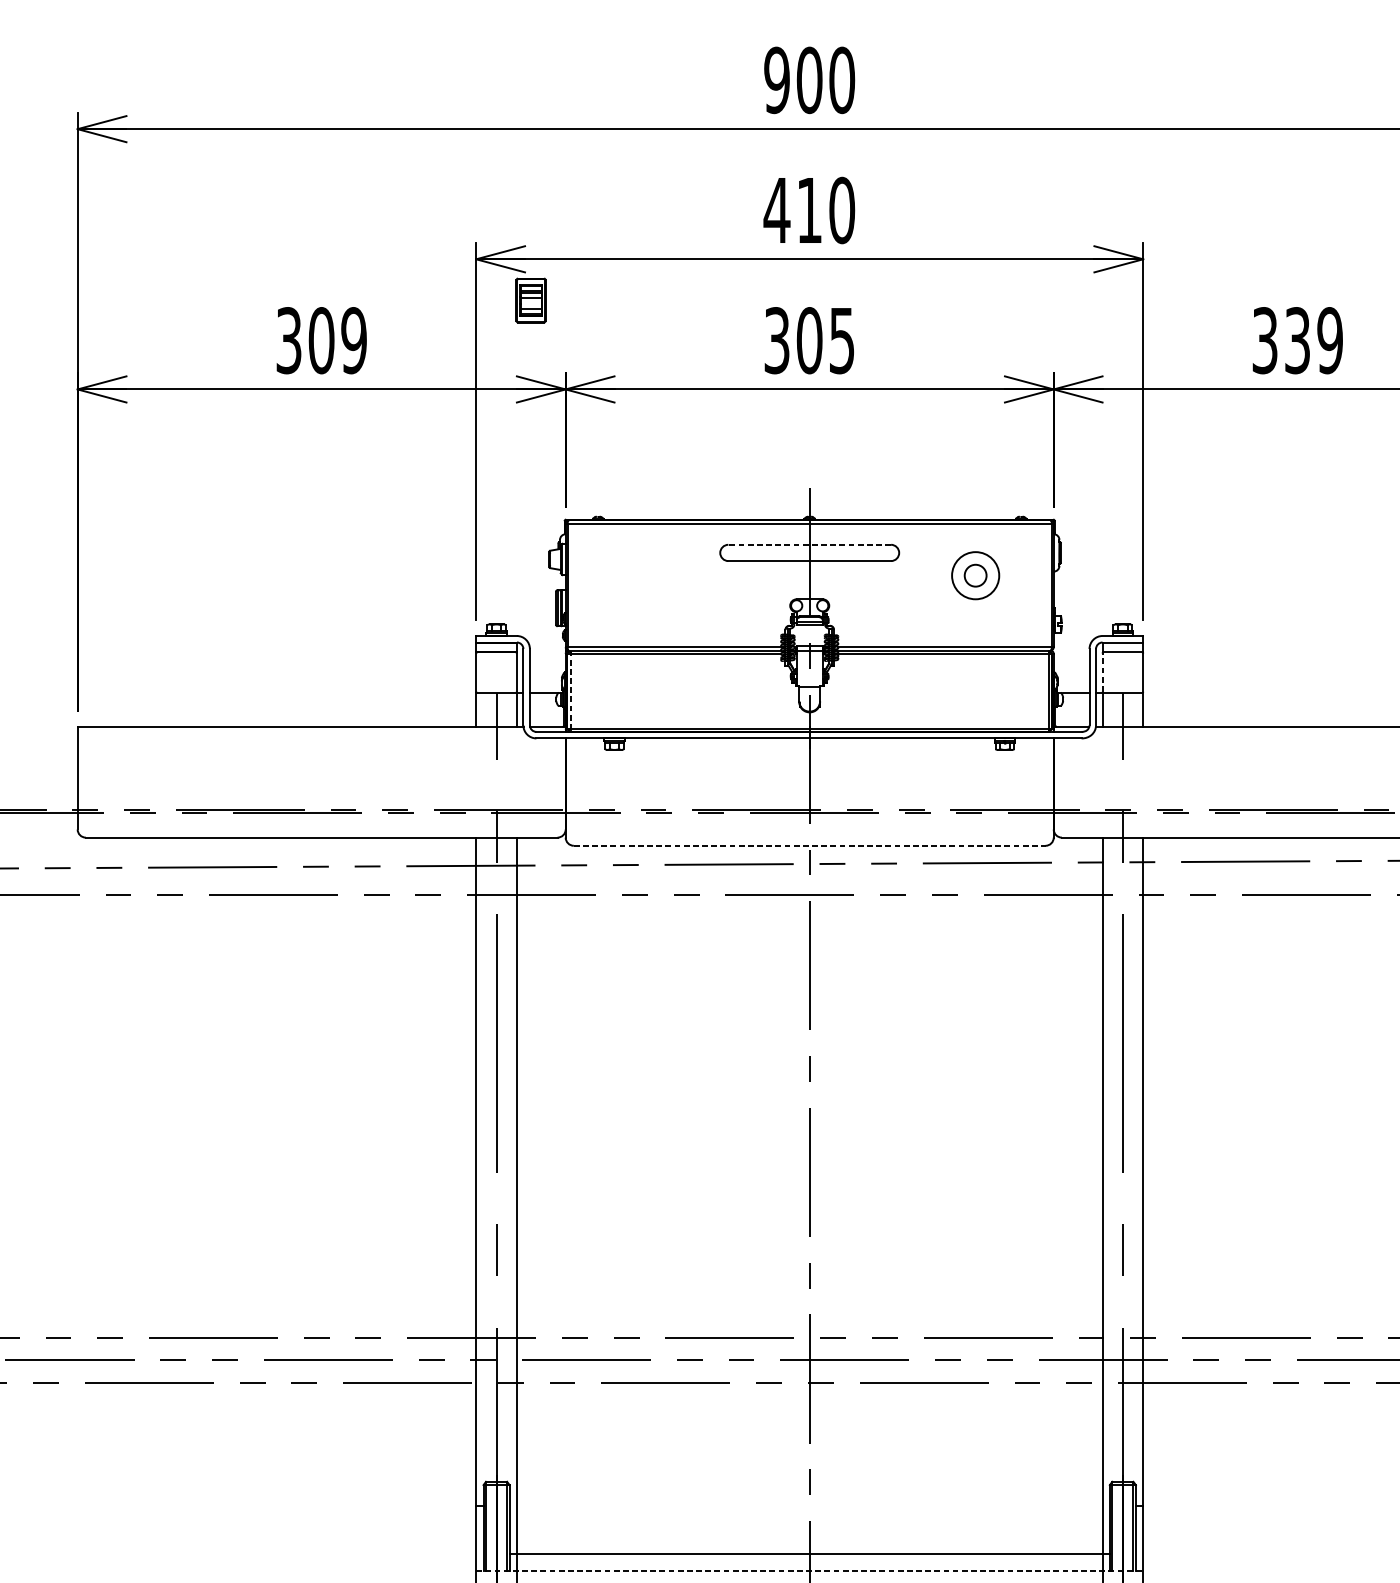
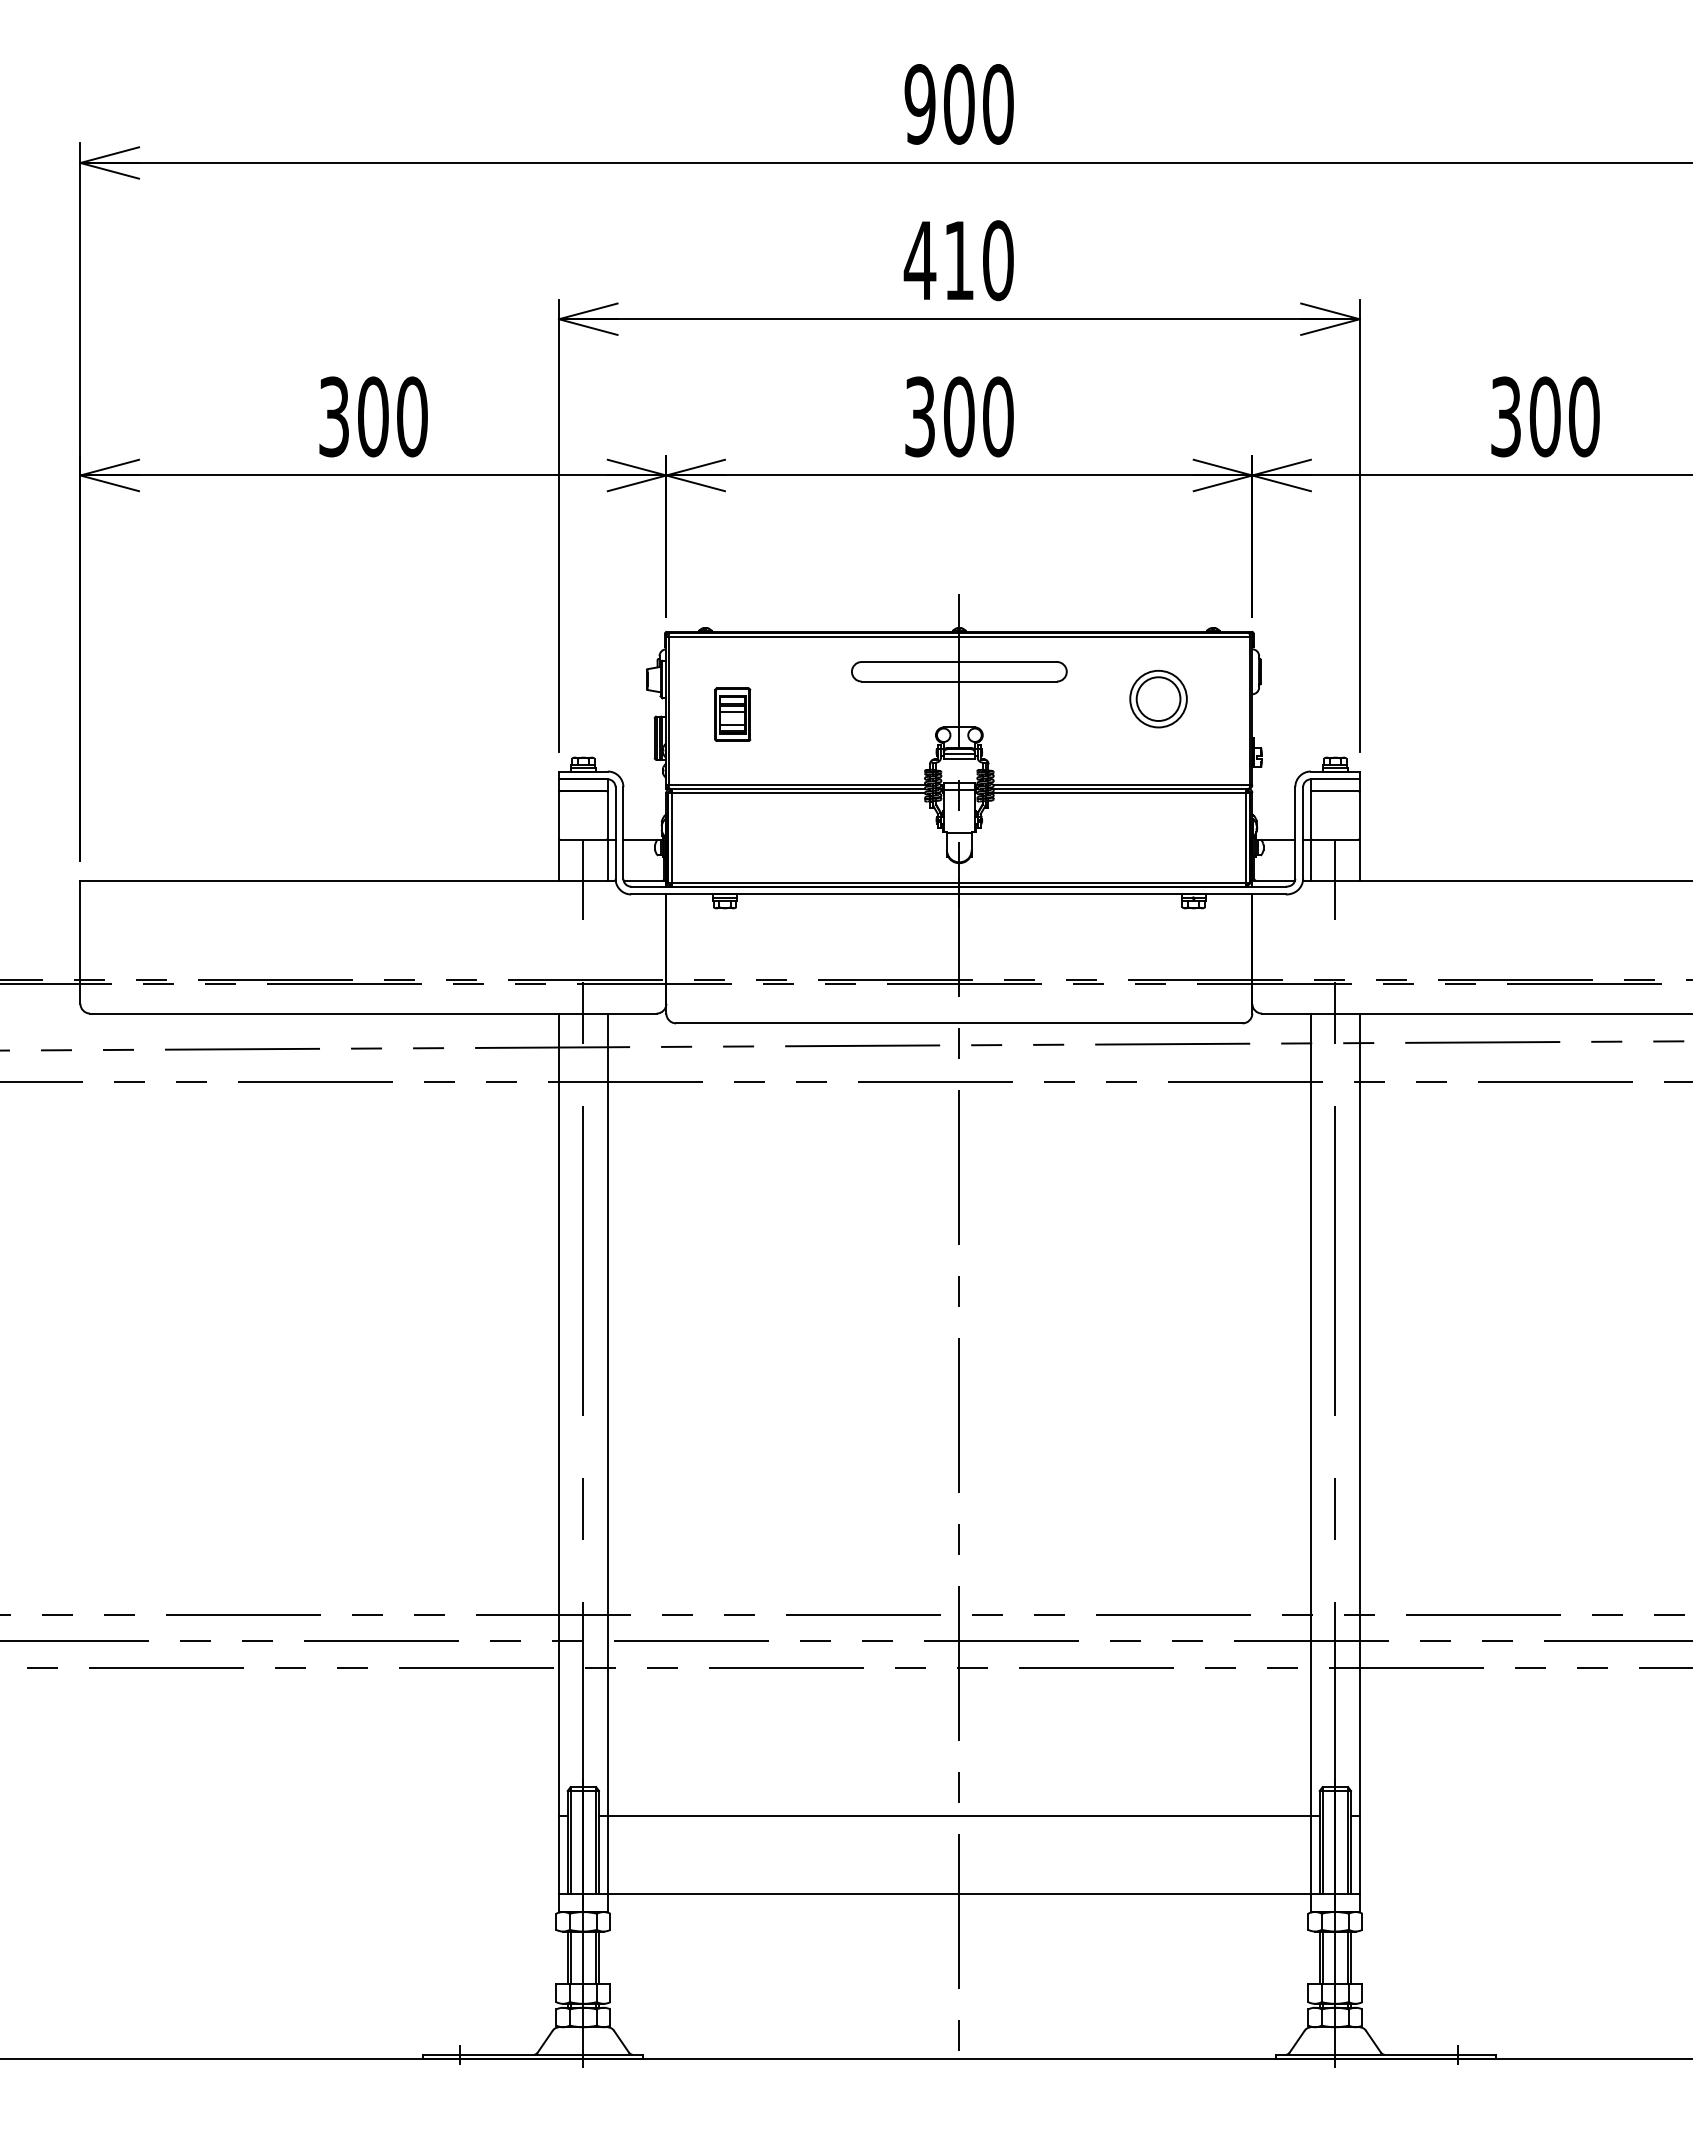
part: (530, 300) -> (732, 714), moved
text: (353, 340) -> (411, 416), 309 -> 300
text: (842, 340) -> (998, 416), 305 -> 300
text: (1313, 340) -> (1564, 416), 339 -> 300
line: (809, 545) -> (959, 662), dashed -> solid
circle: (975, 576) -> (1158, 699), size x1.67
line: (1102, 672) -> (1310, 815), dashed -> solid
line: (570, 690) -> (672, 837), dashed -> solid
line: (809, 845) -> (959, 1023), dashed -> solid
line: (809, 1553) -> (959, 1816), moved
line: (809, 1571) -> (959, 1894), dashed -> solid

